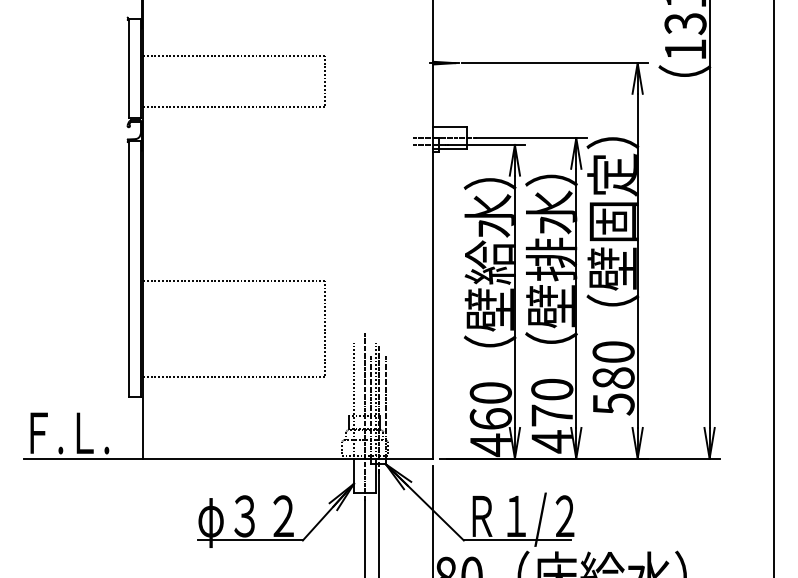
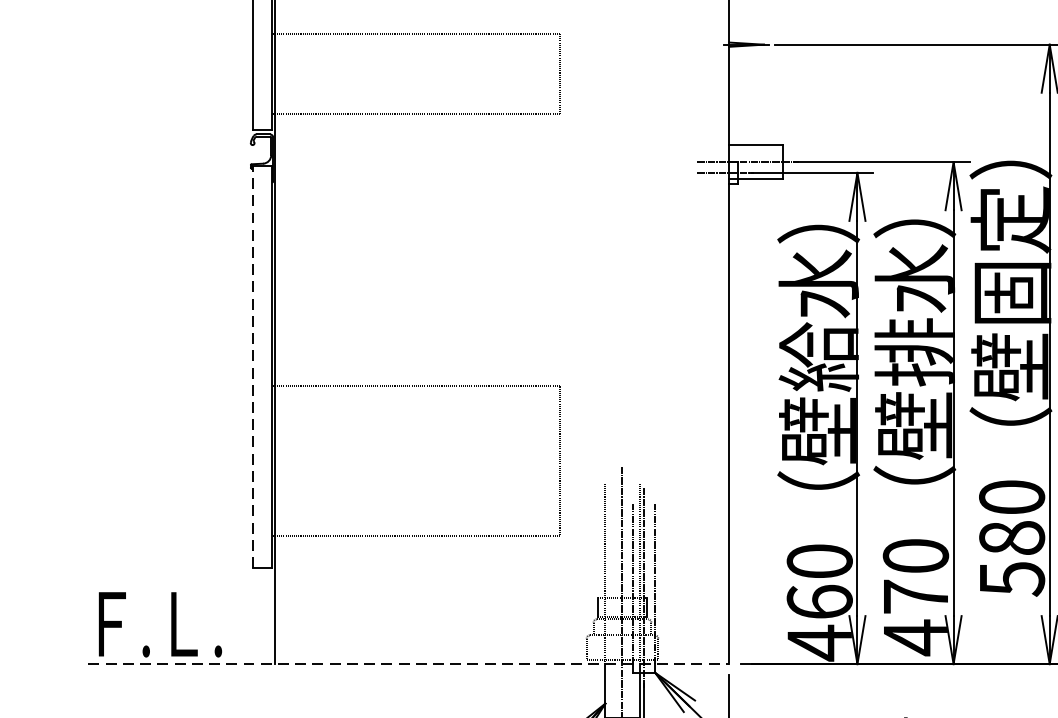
line: (129, 268) -> (253, 366), solid -> dashed
line: (228, 458) -> (408, 663), solid -> dashed

